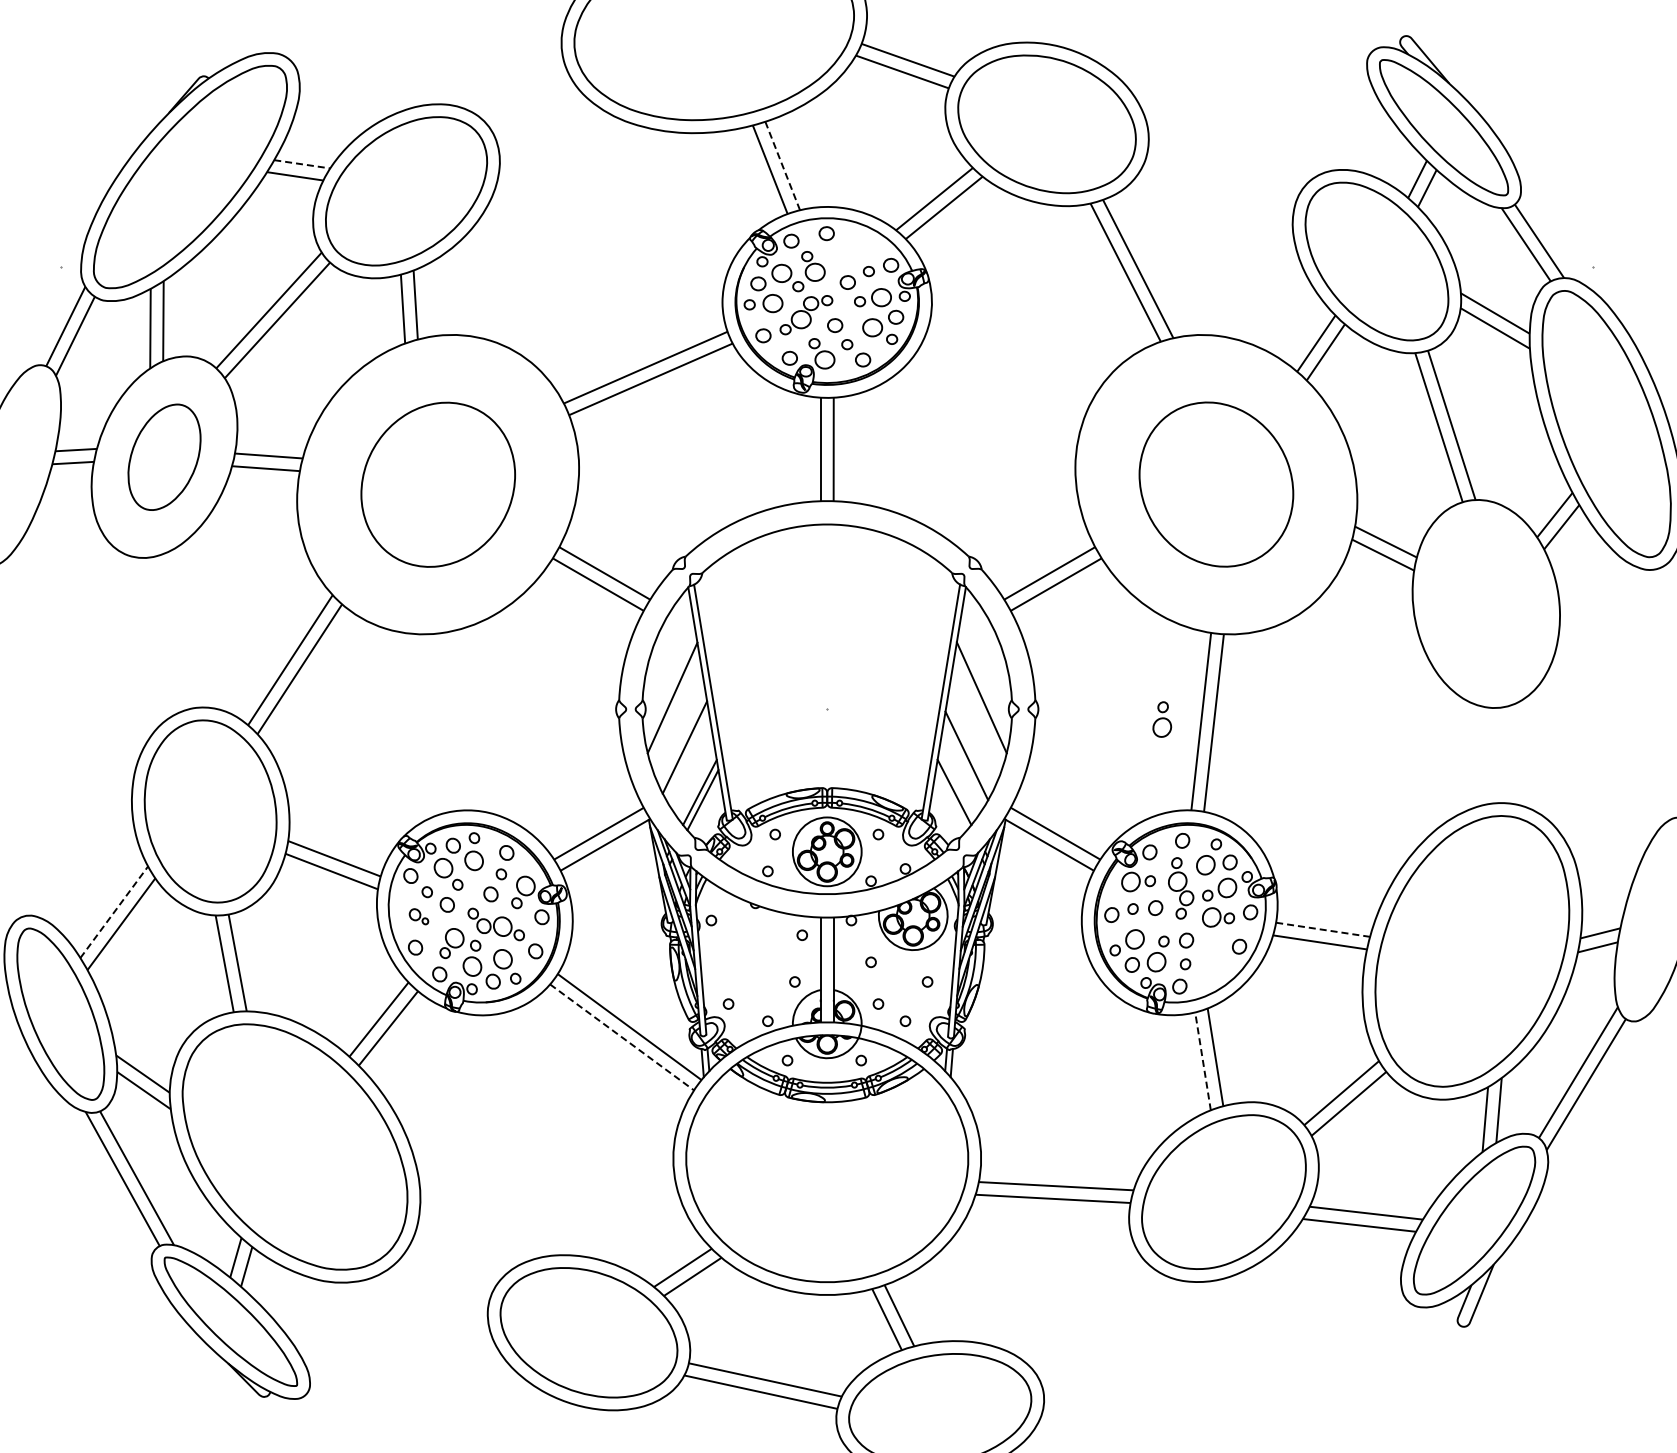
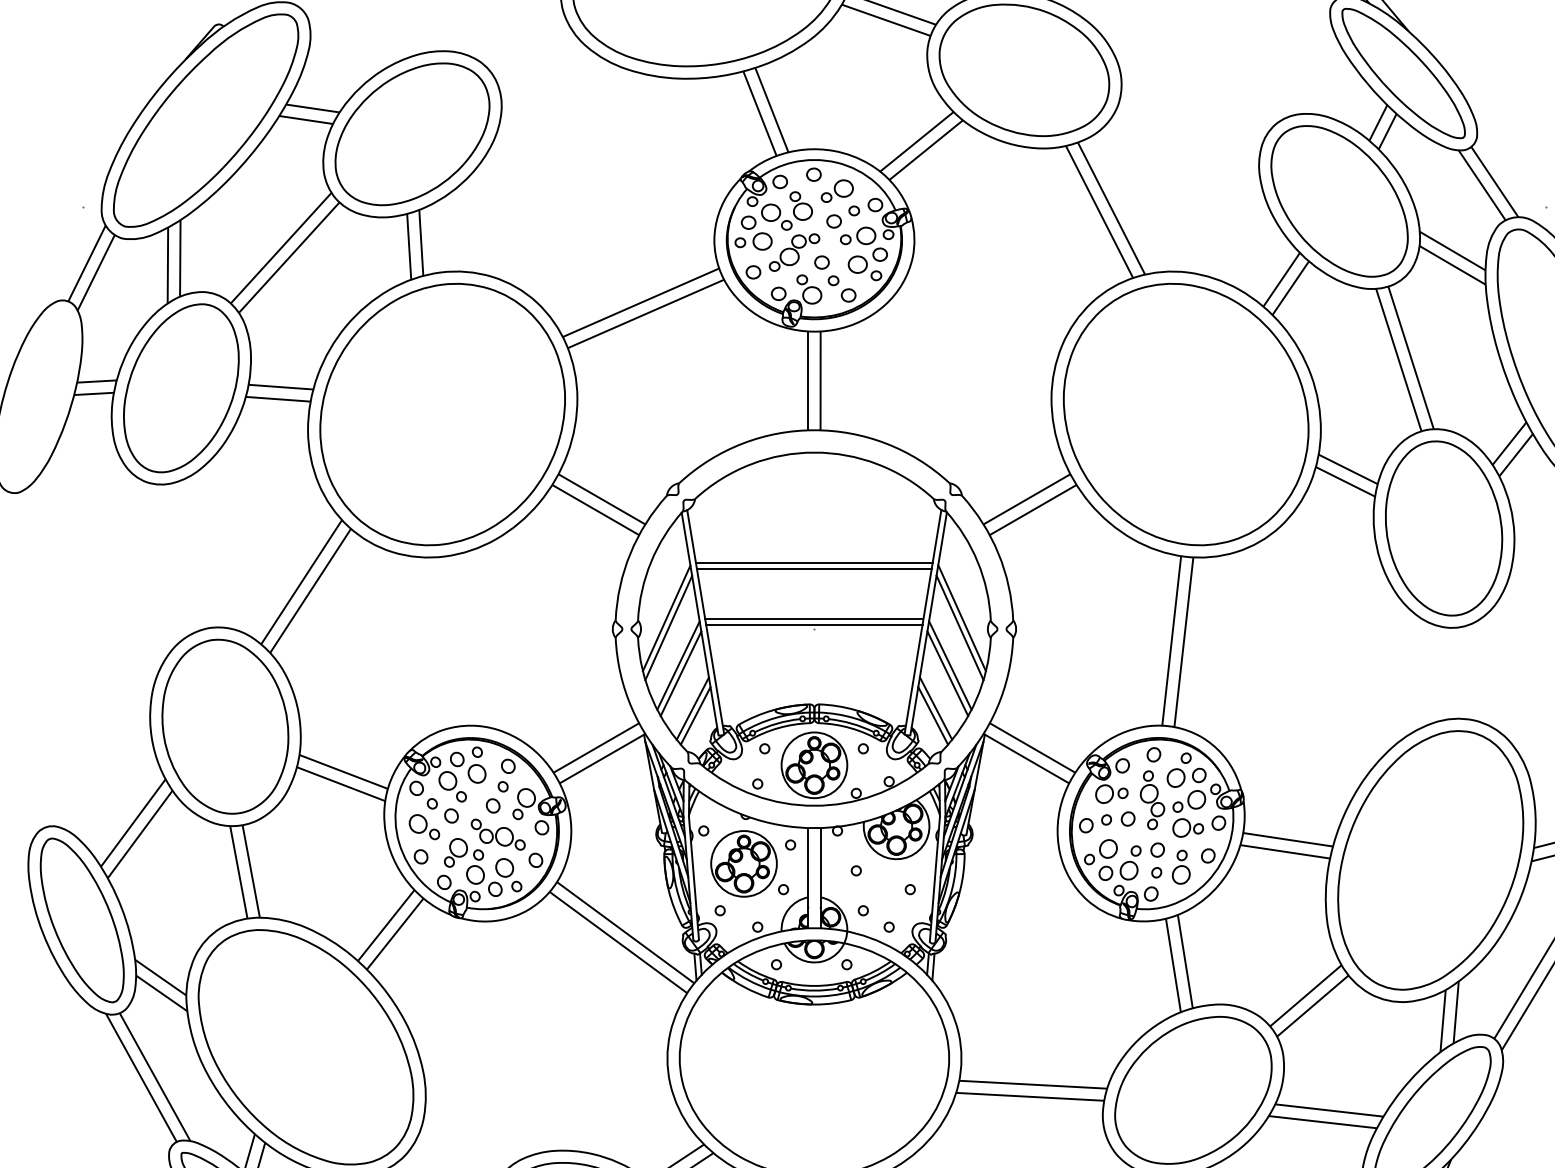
line: (302, 164) -> (313, 108), dashed -> solid
line: (782, 165) -> (771, 109), dashed -> solid
part: (851, 250) -> (837, 190), added
part: (164, 457) -> (181, 388), size x1.67
part: (438, 484) -> (443, 414), size x1.67
part: (1216, 484) -> (1186, 414), size x1.67
part: (1486, 603) -> (1444, 528), added
line: (826, 640) -> (813, 563), added
line: (827, 646) -> (814, 569), added
line: (826, 698) -> (813, 618), added
line: (826, 705) -> (813, 625), added
line: (674, 707) -> (668, 627), added
line: (979, 707) -> (959, 627), added
part: (1162, 719) -> (1181, 867), moved
line: (969, 747) -> (950, 665), added
line: (687, 755) -> (680, 673), added
line: (951, 799) -> (933, 715), added
line: (114, 912) -> (133, 823), dashed -> solid
part: (418, 916) -> (423, 827), size x1.67
line: (1323, 929) -> (1288, 839), dashed -> solid
part: (753, 954) -> (743, 863), added
line: (622, 1037) -> (618, 942), dashed -> solid
line: (1203, 1061) -> (1173, 965), dashed -> solid

